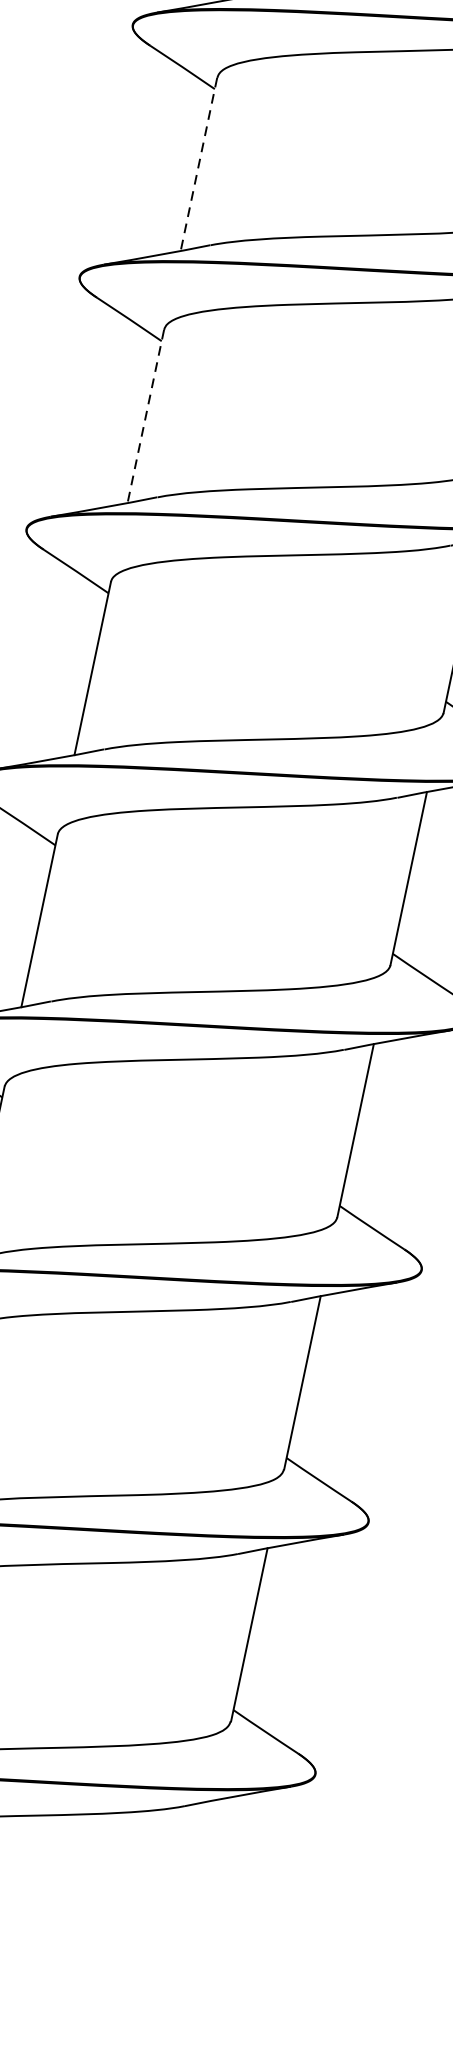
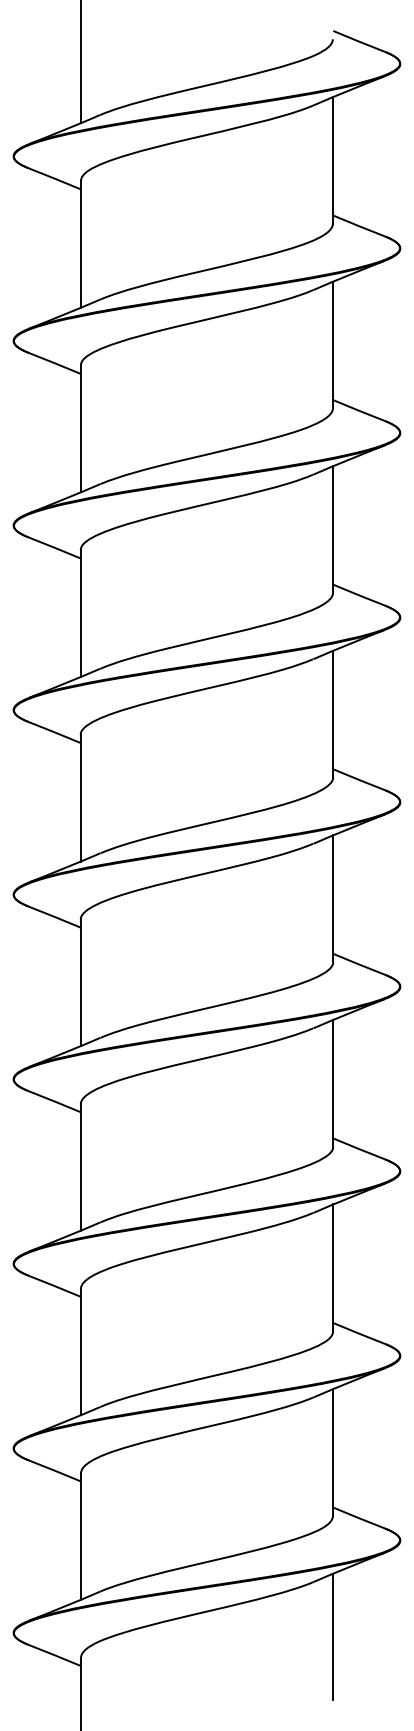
line: (198, 164) -> (80, 429), dashed -> solid
line: (145, 417) -> (80, 614), dashed -> solid
line: (196, 1886) -> (333, 1636), added

